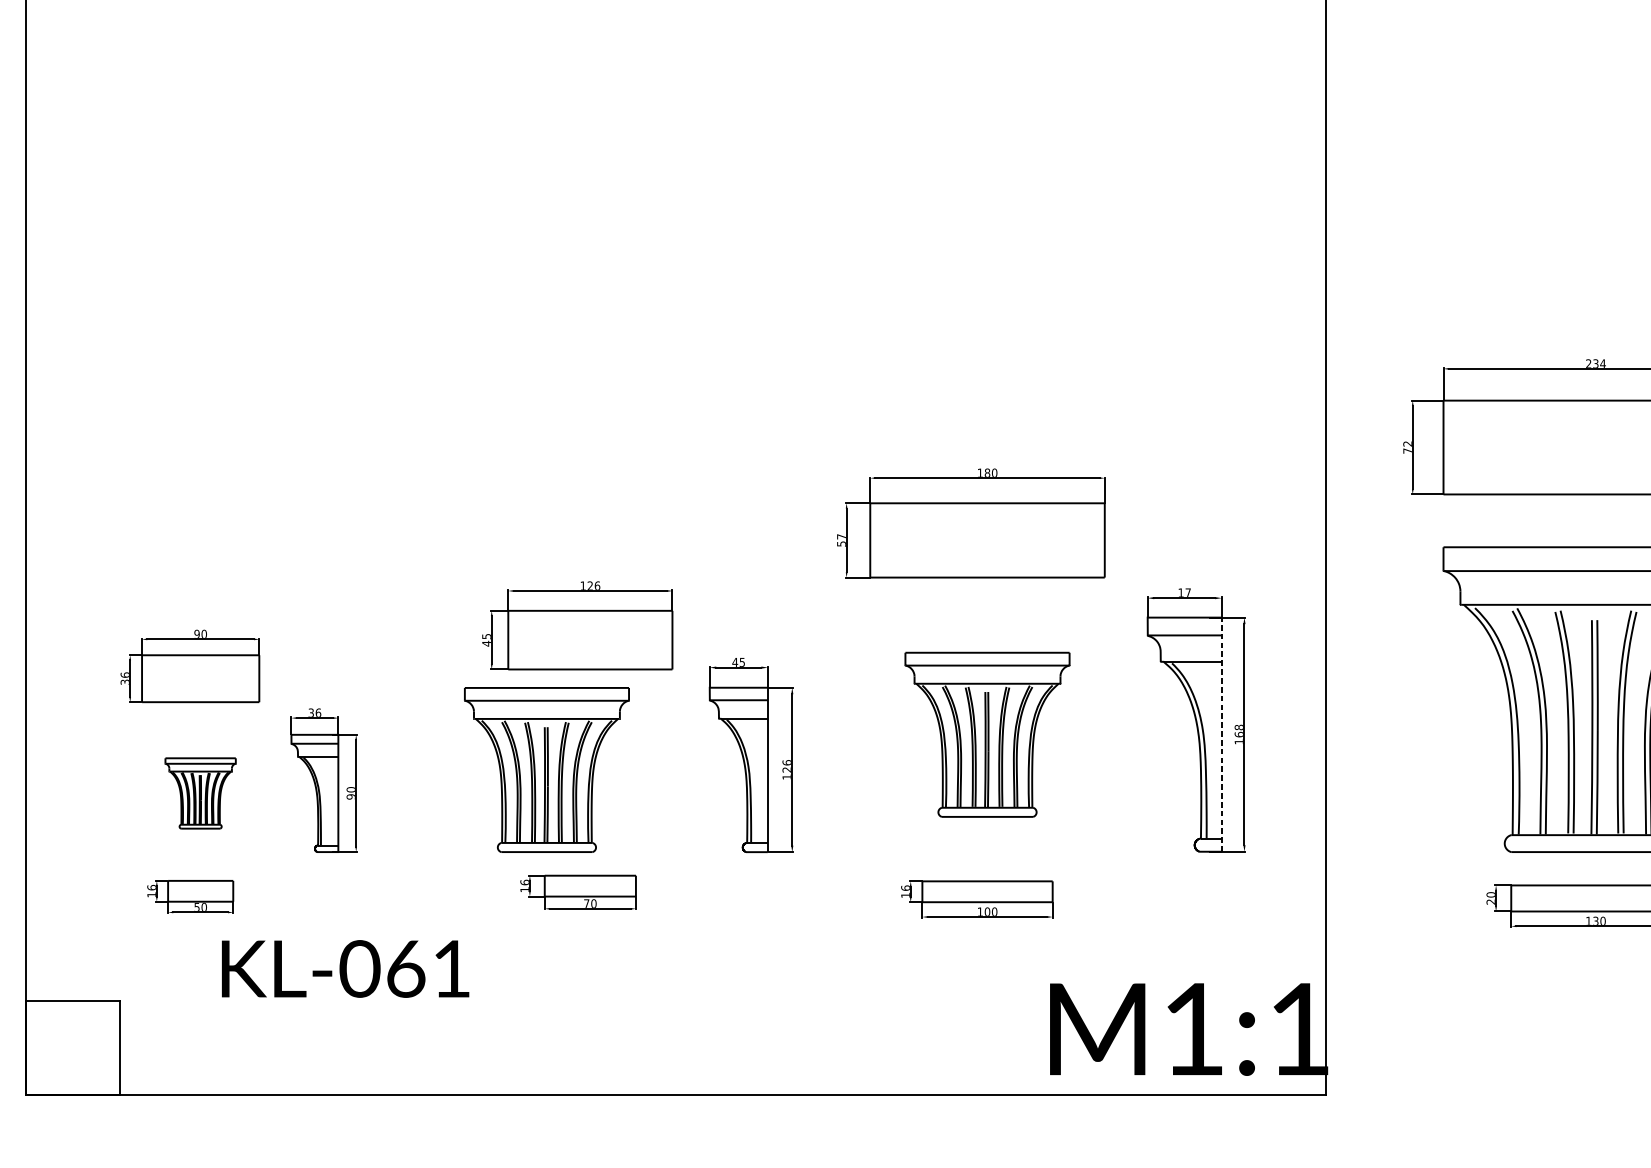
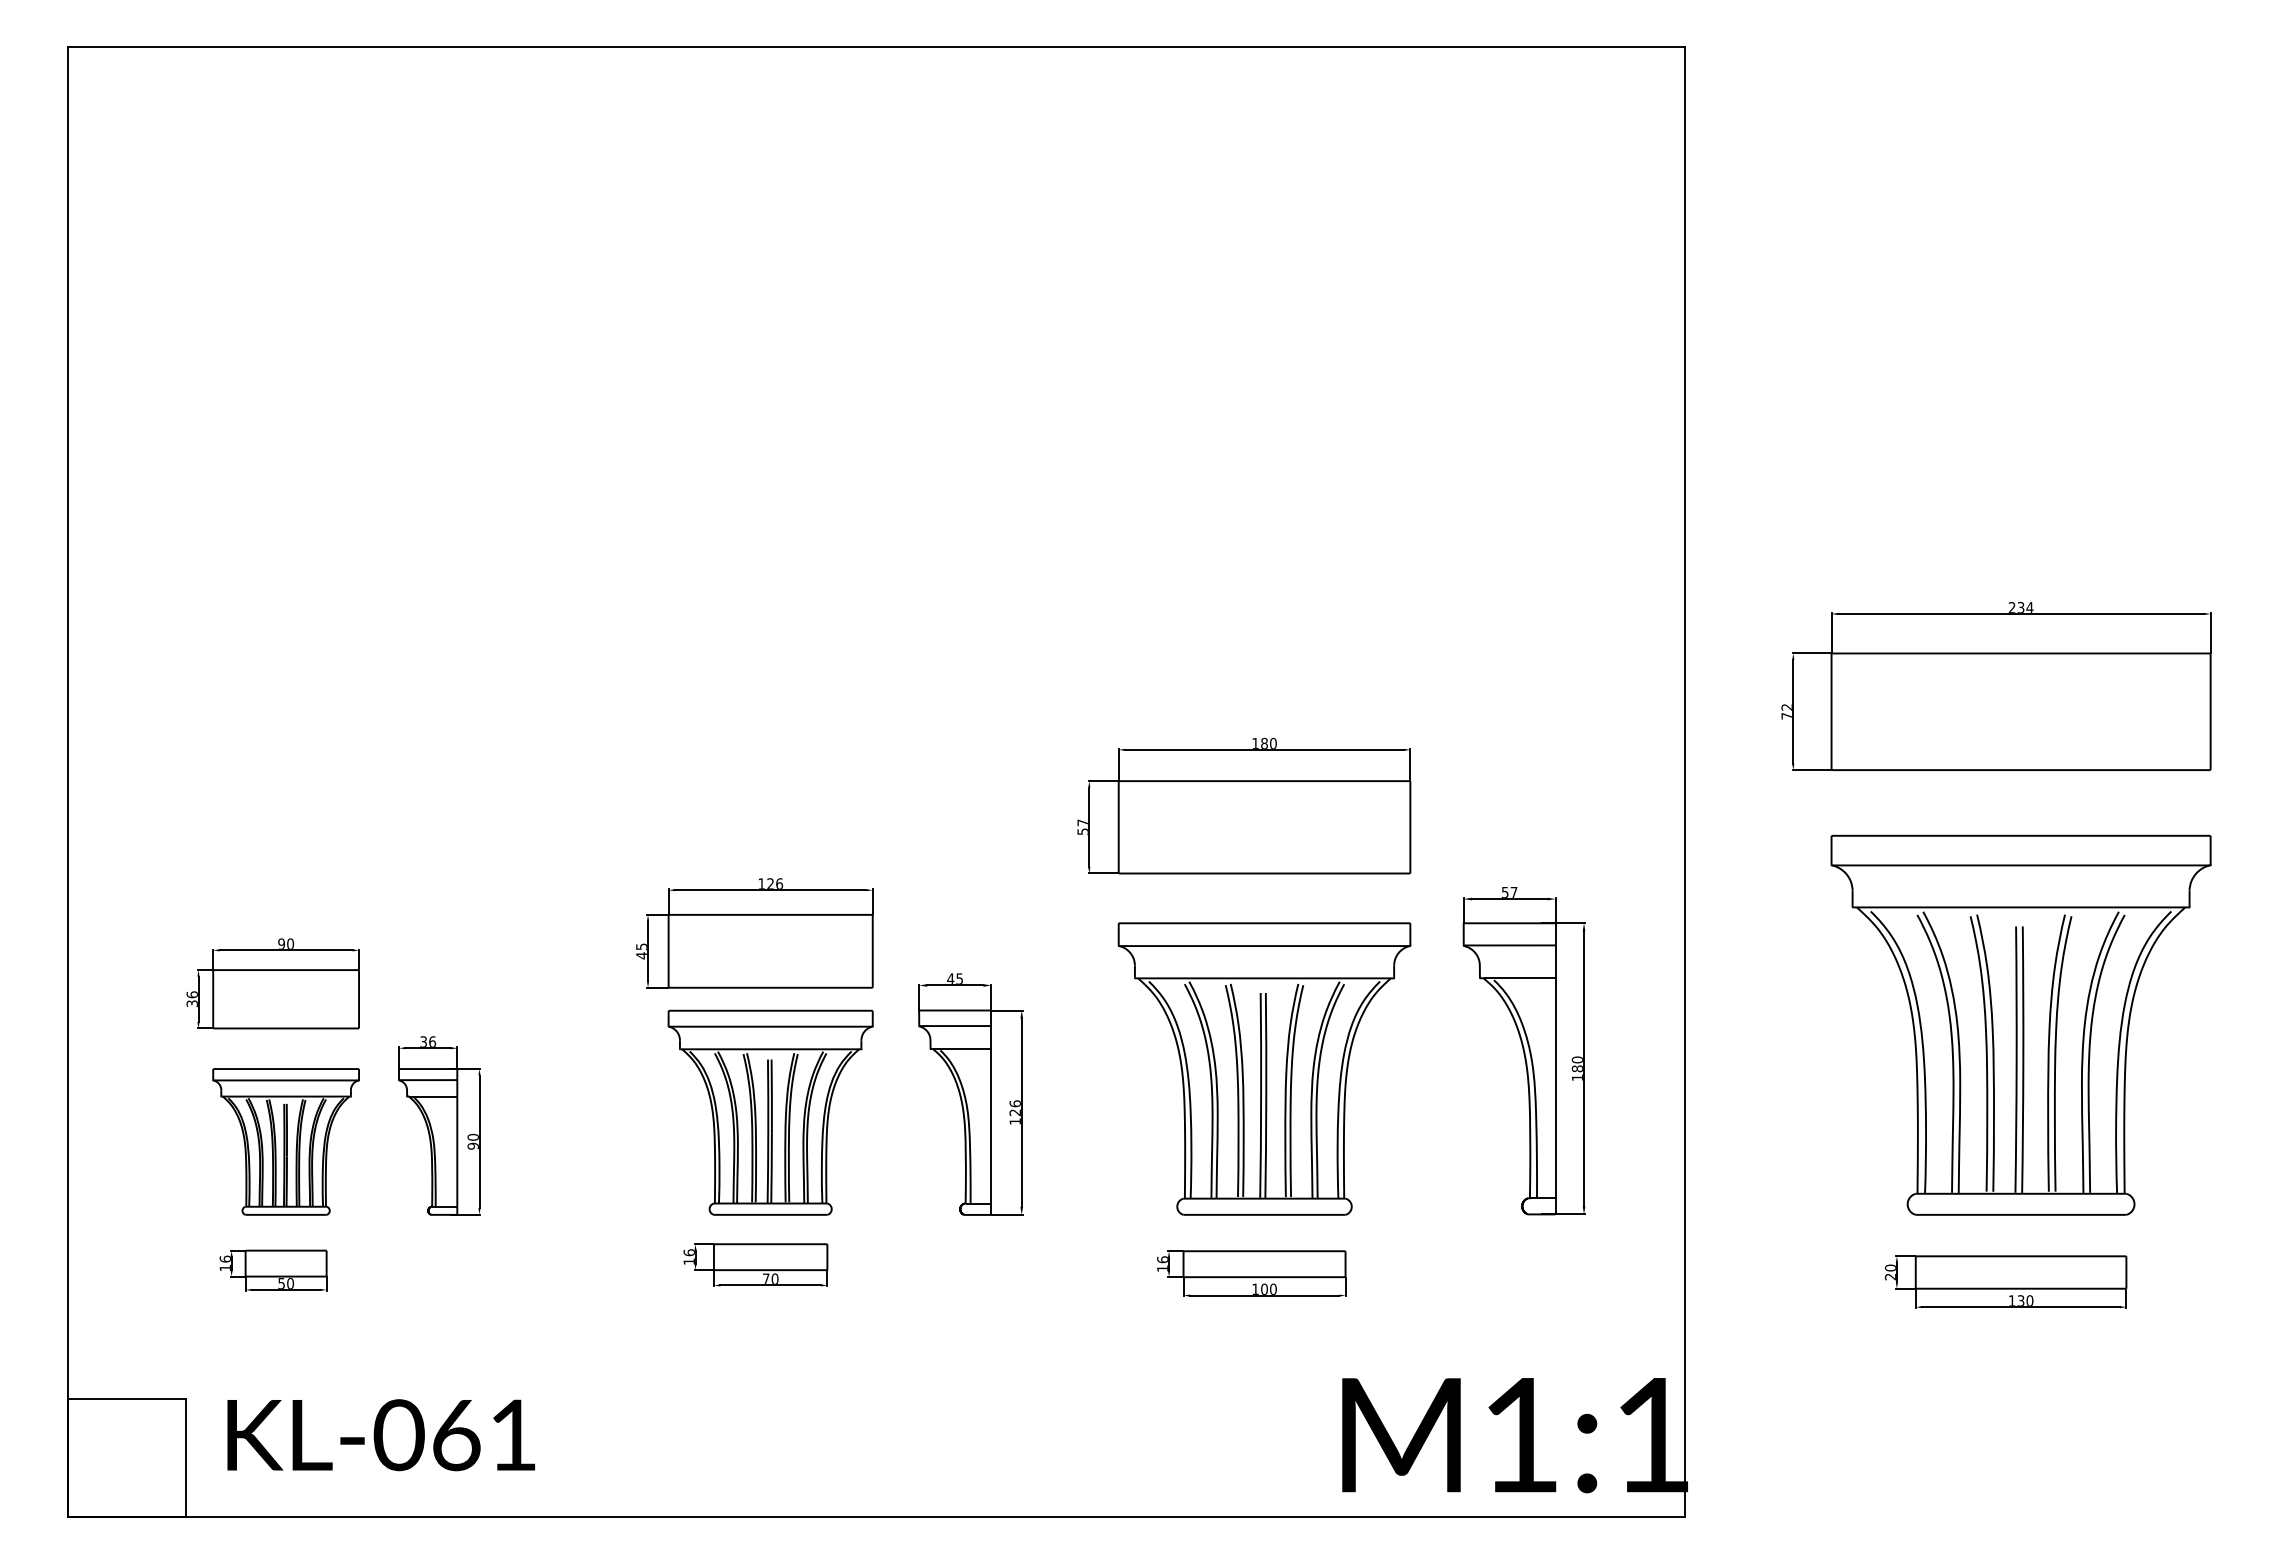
text: (1180, 592) -> (1504, 892), 17 -> 57
text: (1238, 731) -> (1576, 1064), 168 -> 180
part: (987, 734) -> (1264, 1068), size x1.43
line: (1221, 734) -> (1555, 1068), dashed -> solid
part: (546, 769) -> (770, 1112), moved
part: (200, 793) -> (285, 1141), size x1.67
text: (344, 969) -> (380, 1435), moved

